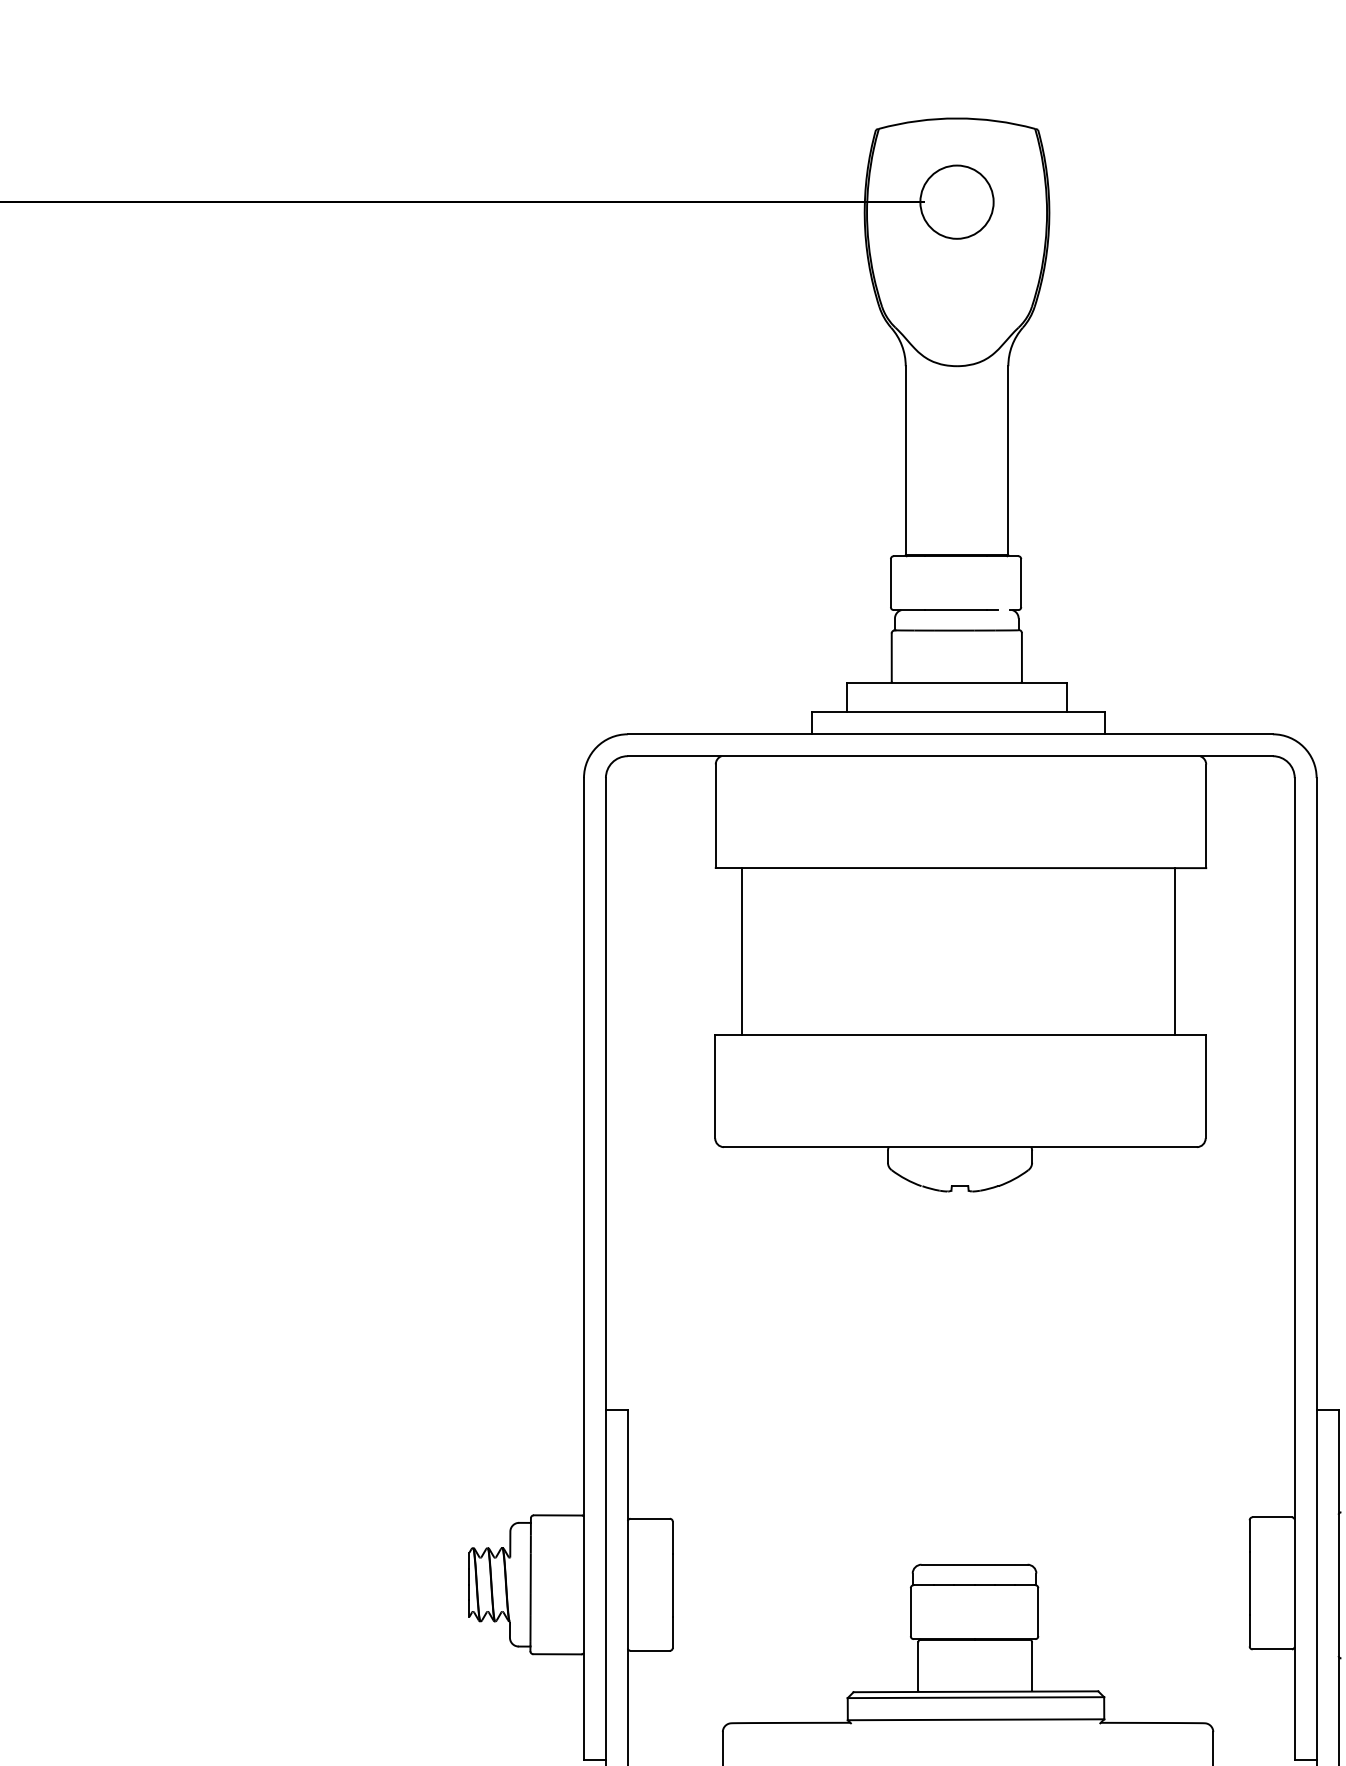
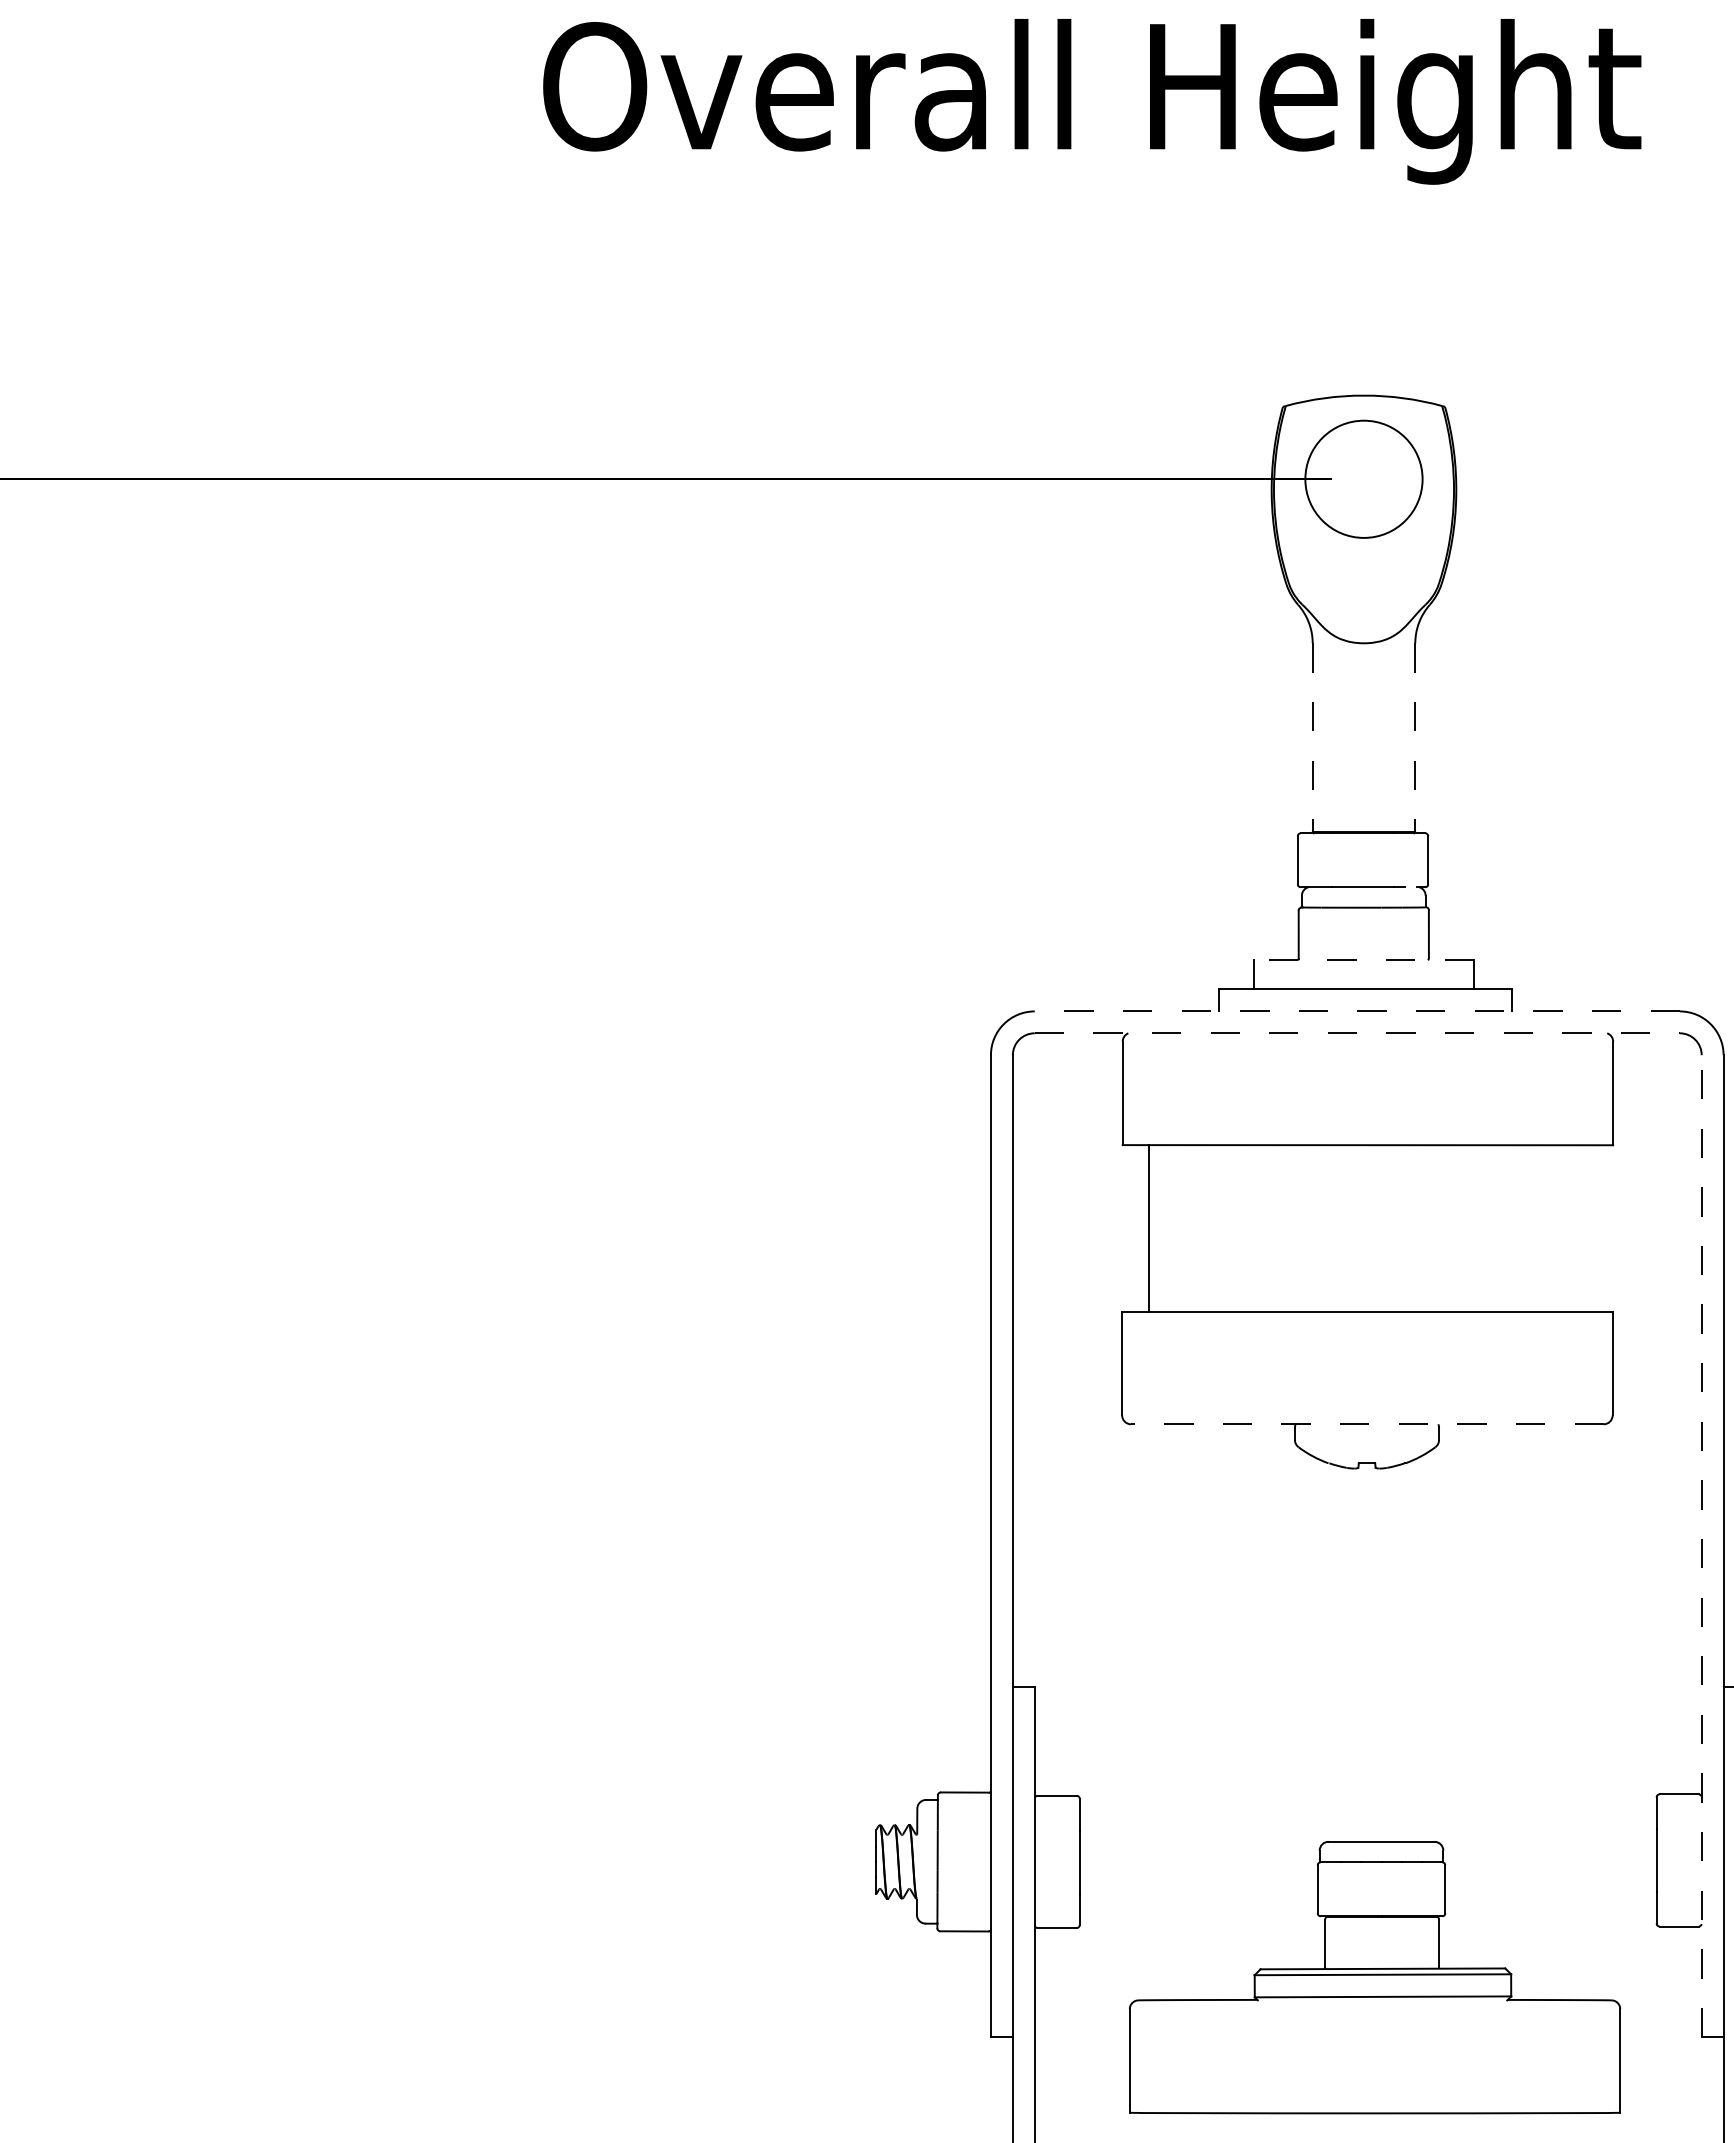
circle: (956, 201) -> (1363, 478), size x1.6
line: (905, 461) -> (1312, 738), solid -> dashed
line: (1008, 461) -> (1415, 738), solid -> dashed
line: (956, 683) -> (1363, 960), solid -> dashed
line: (950, 734) -> (1357, 1011), solid -> dashed
line: (950, 756) -> (1357, 1033), solid -> dashed
line: (1175, 951) -> (1582, 1228), removed
line: (959, 1147) -> (1366, 1424), solid -> dashed
line: (1294, 1269) -> (1701, 1546), solid -> dashed

